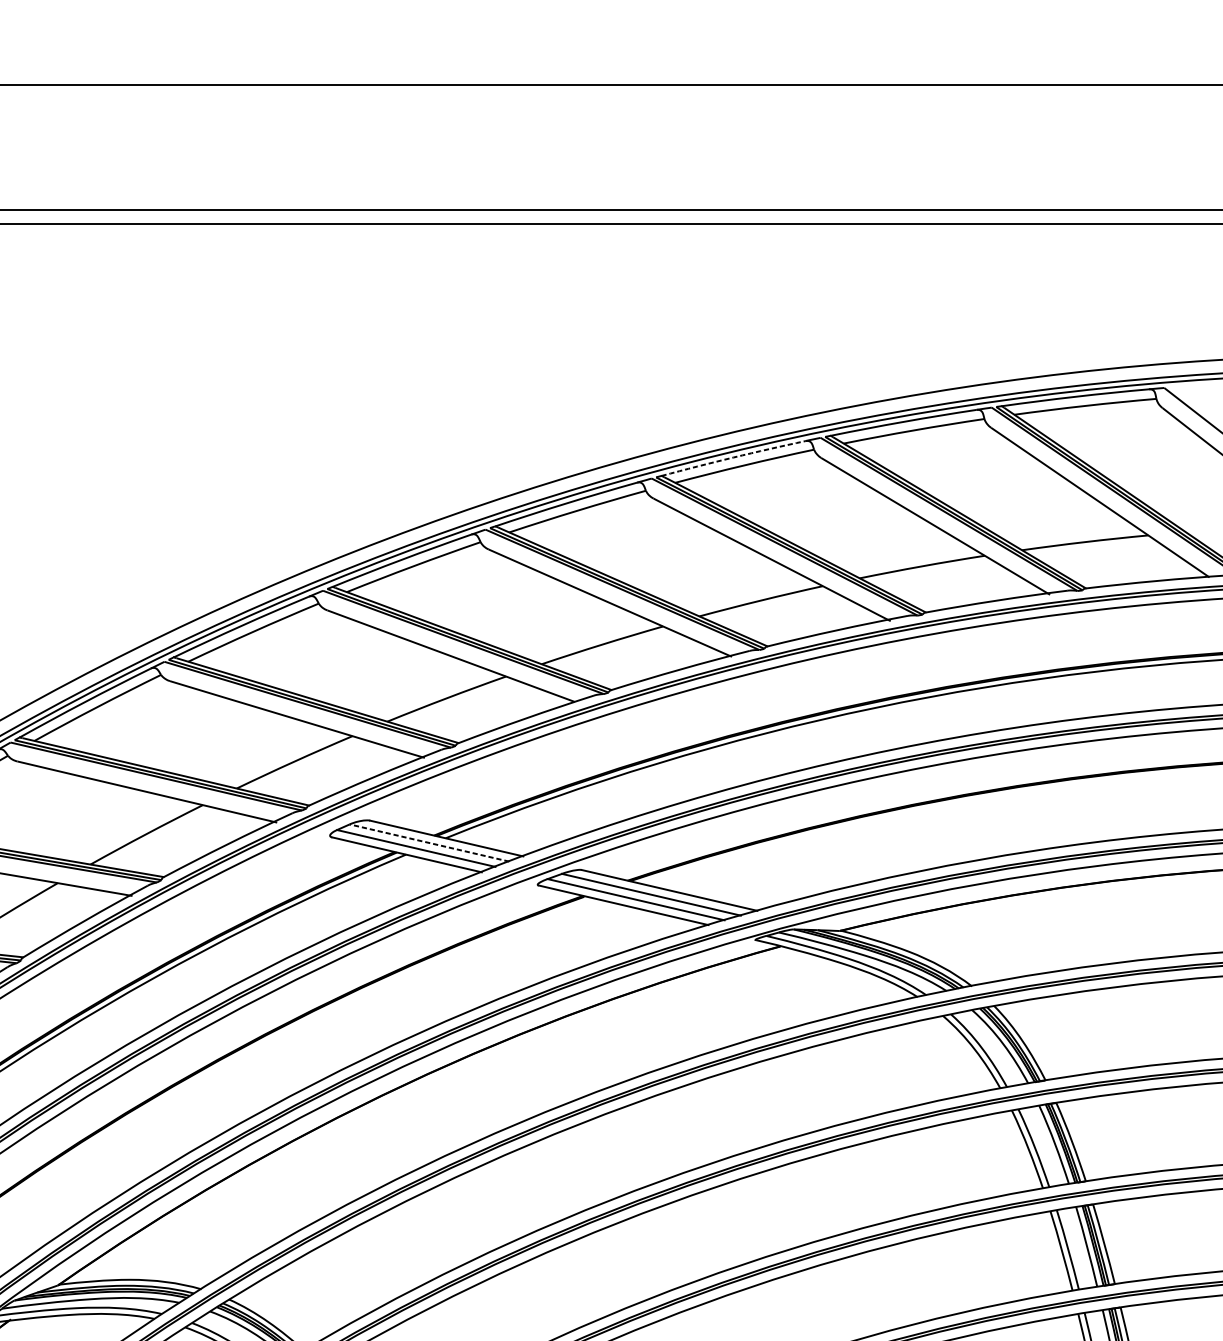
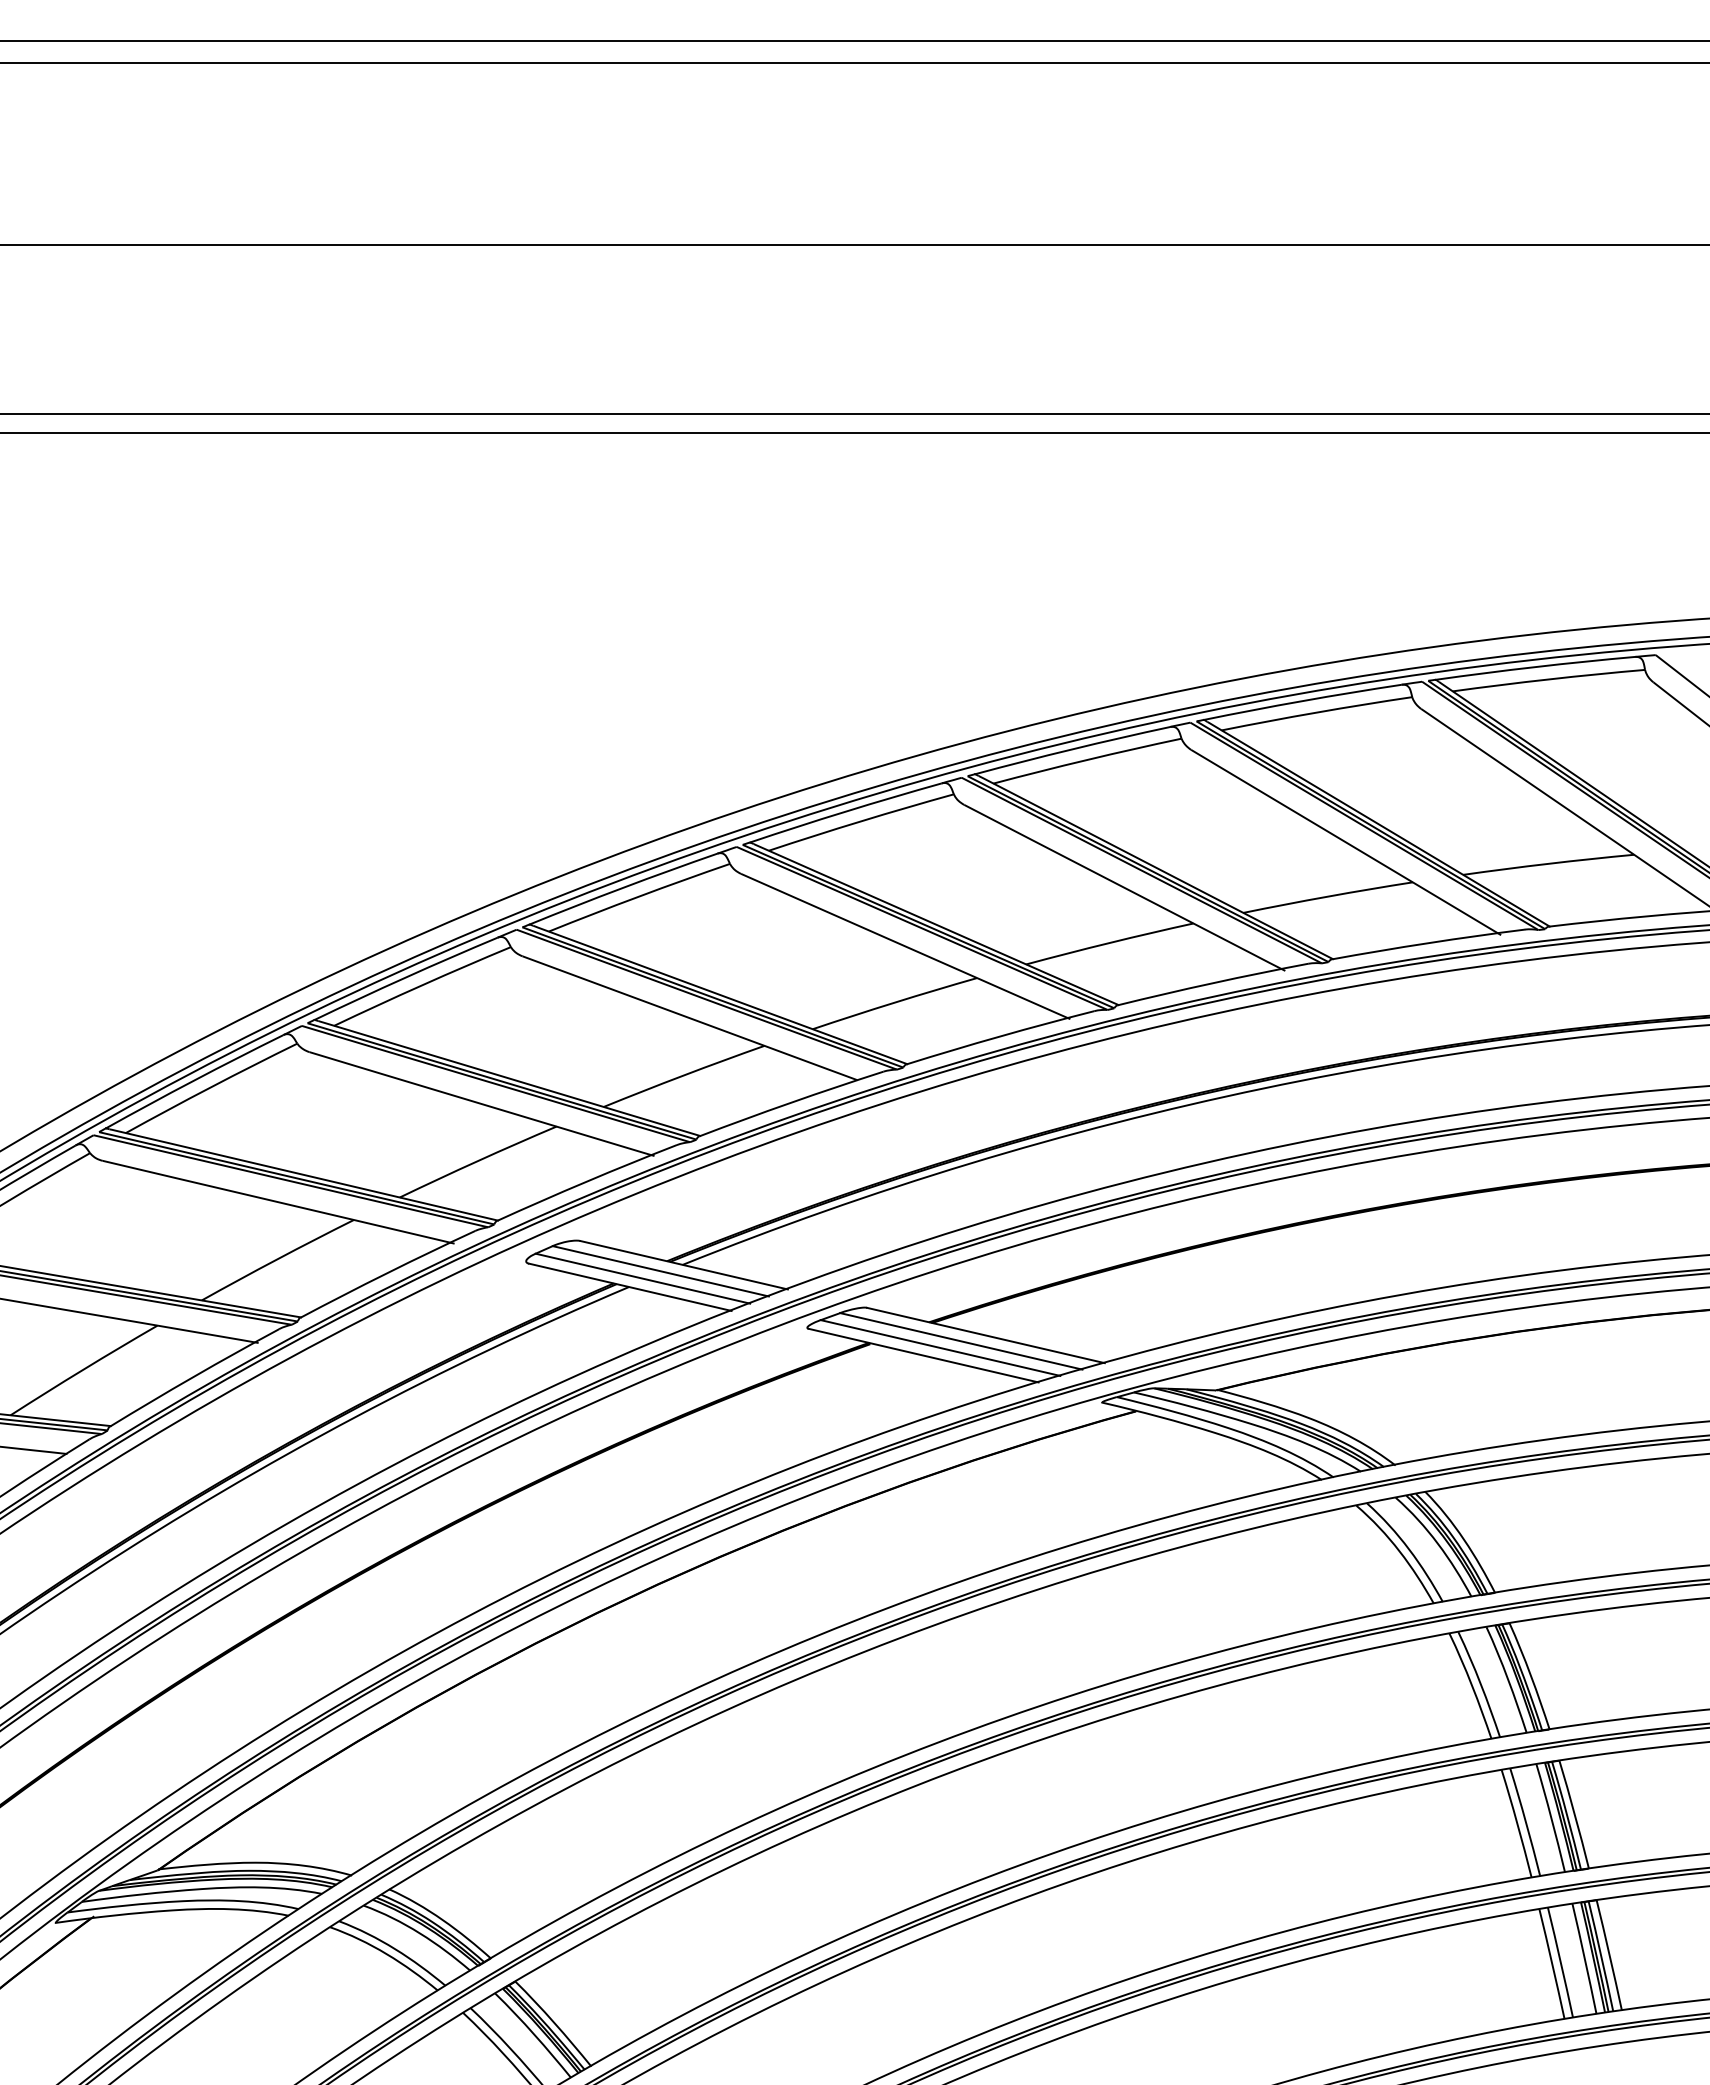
arc: (733, 457) -> (1072, 749), dashed -> solid
line: (429, 843) -> (660, 1271), dashed -> solid

